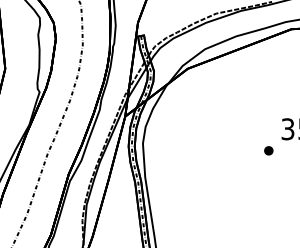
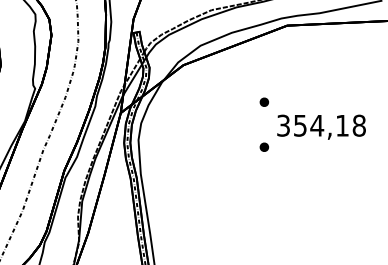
part: (268, 105) -> (264, 101), added

